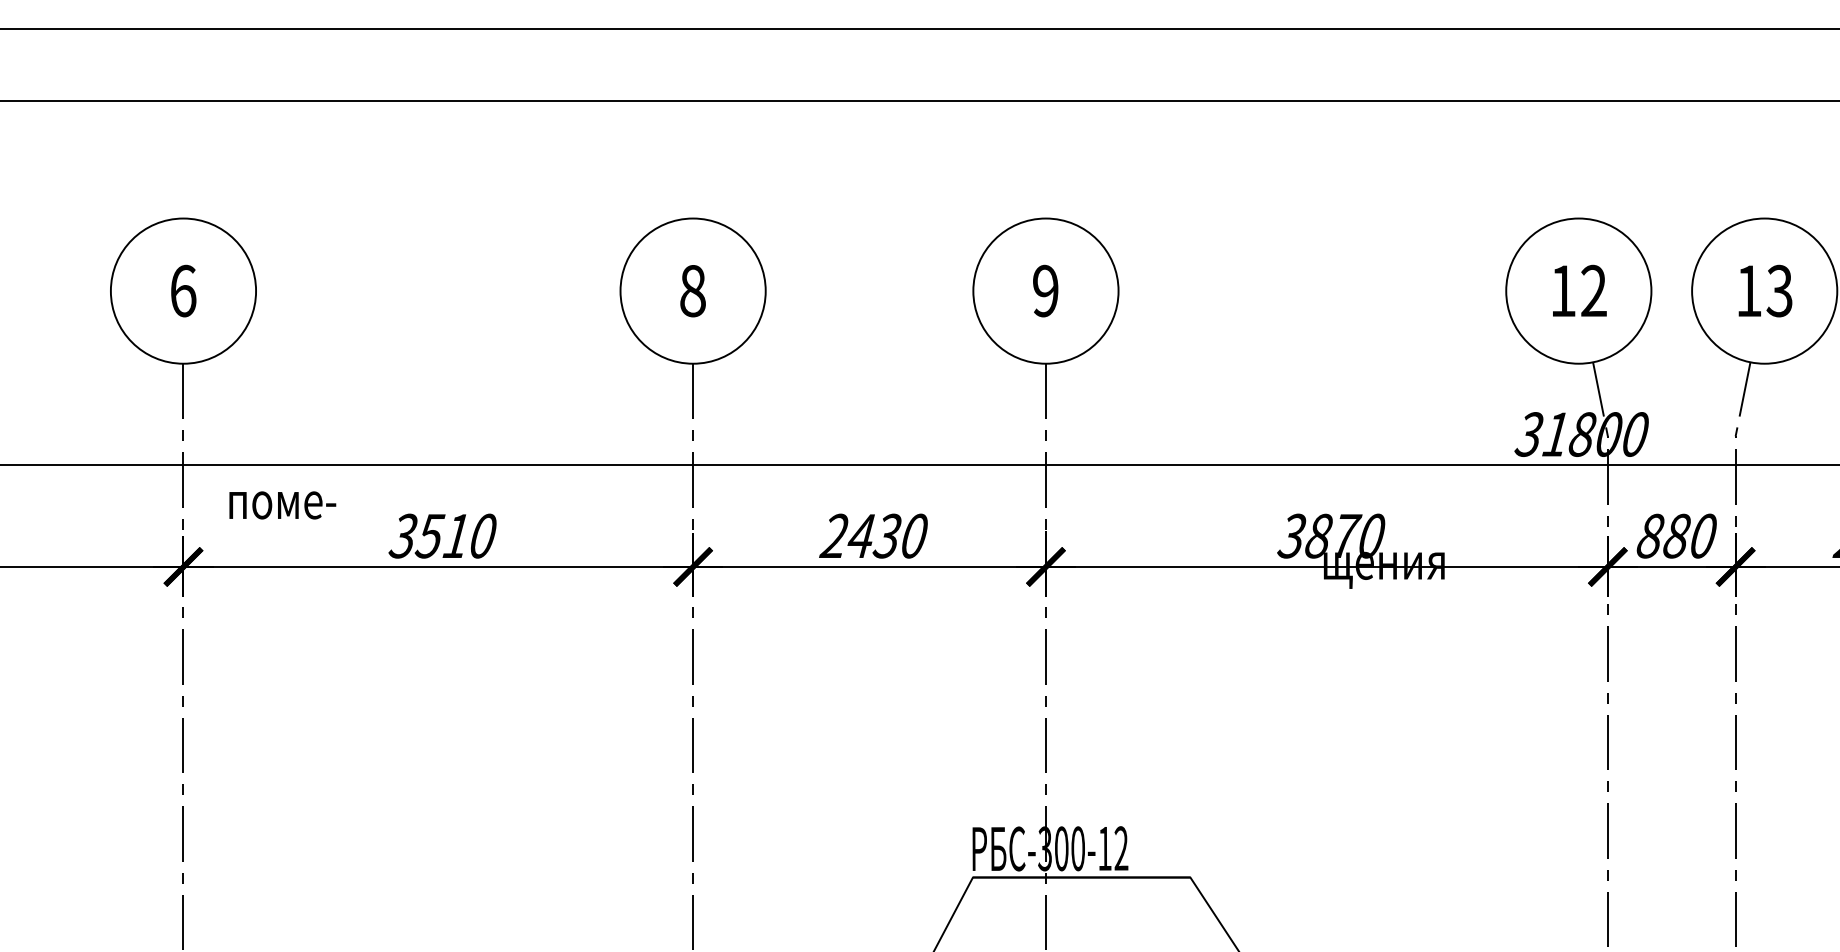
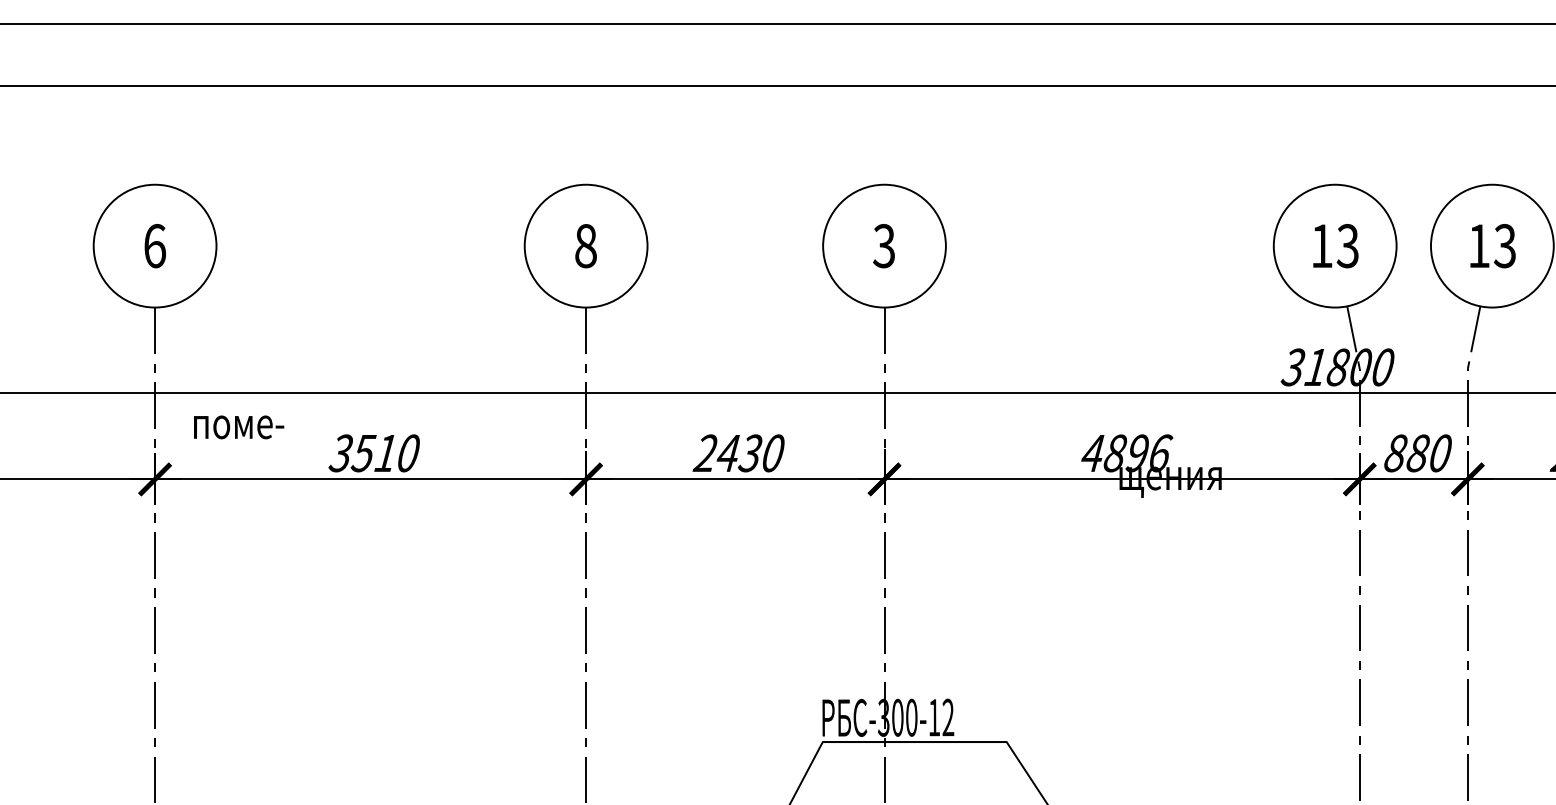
text: (1044, 291) -> (883, 246), 9 -> 3
text: (1593, 291) -> (1347, 246), 12 -> 13
text: (1332, 536) -> (1126, 453), 3870 -> 4896

